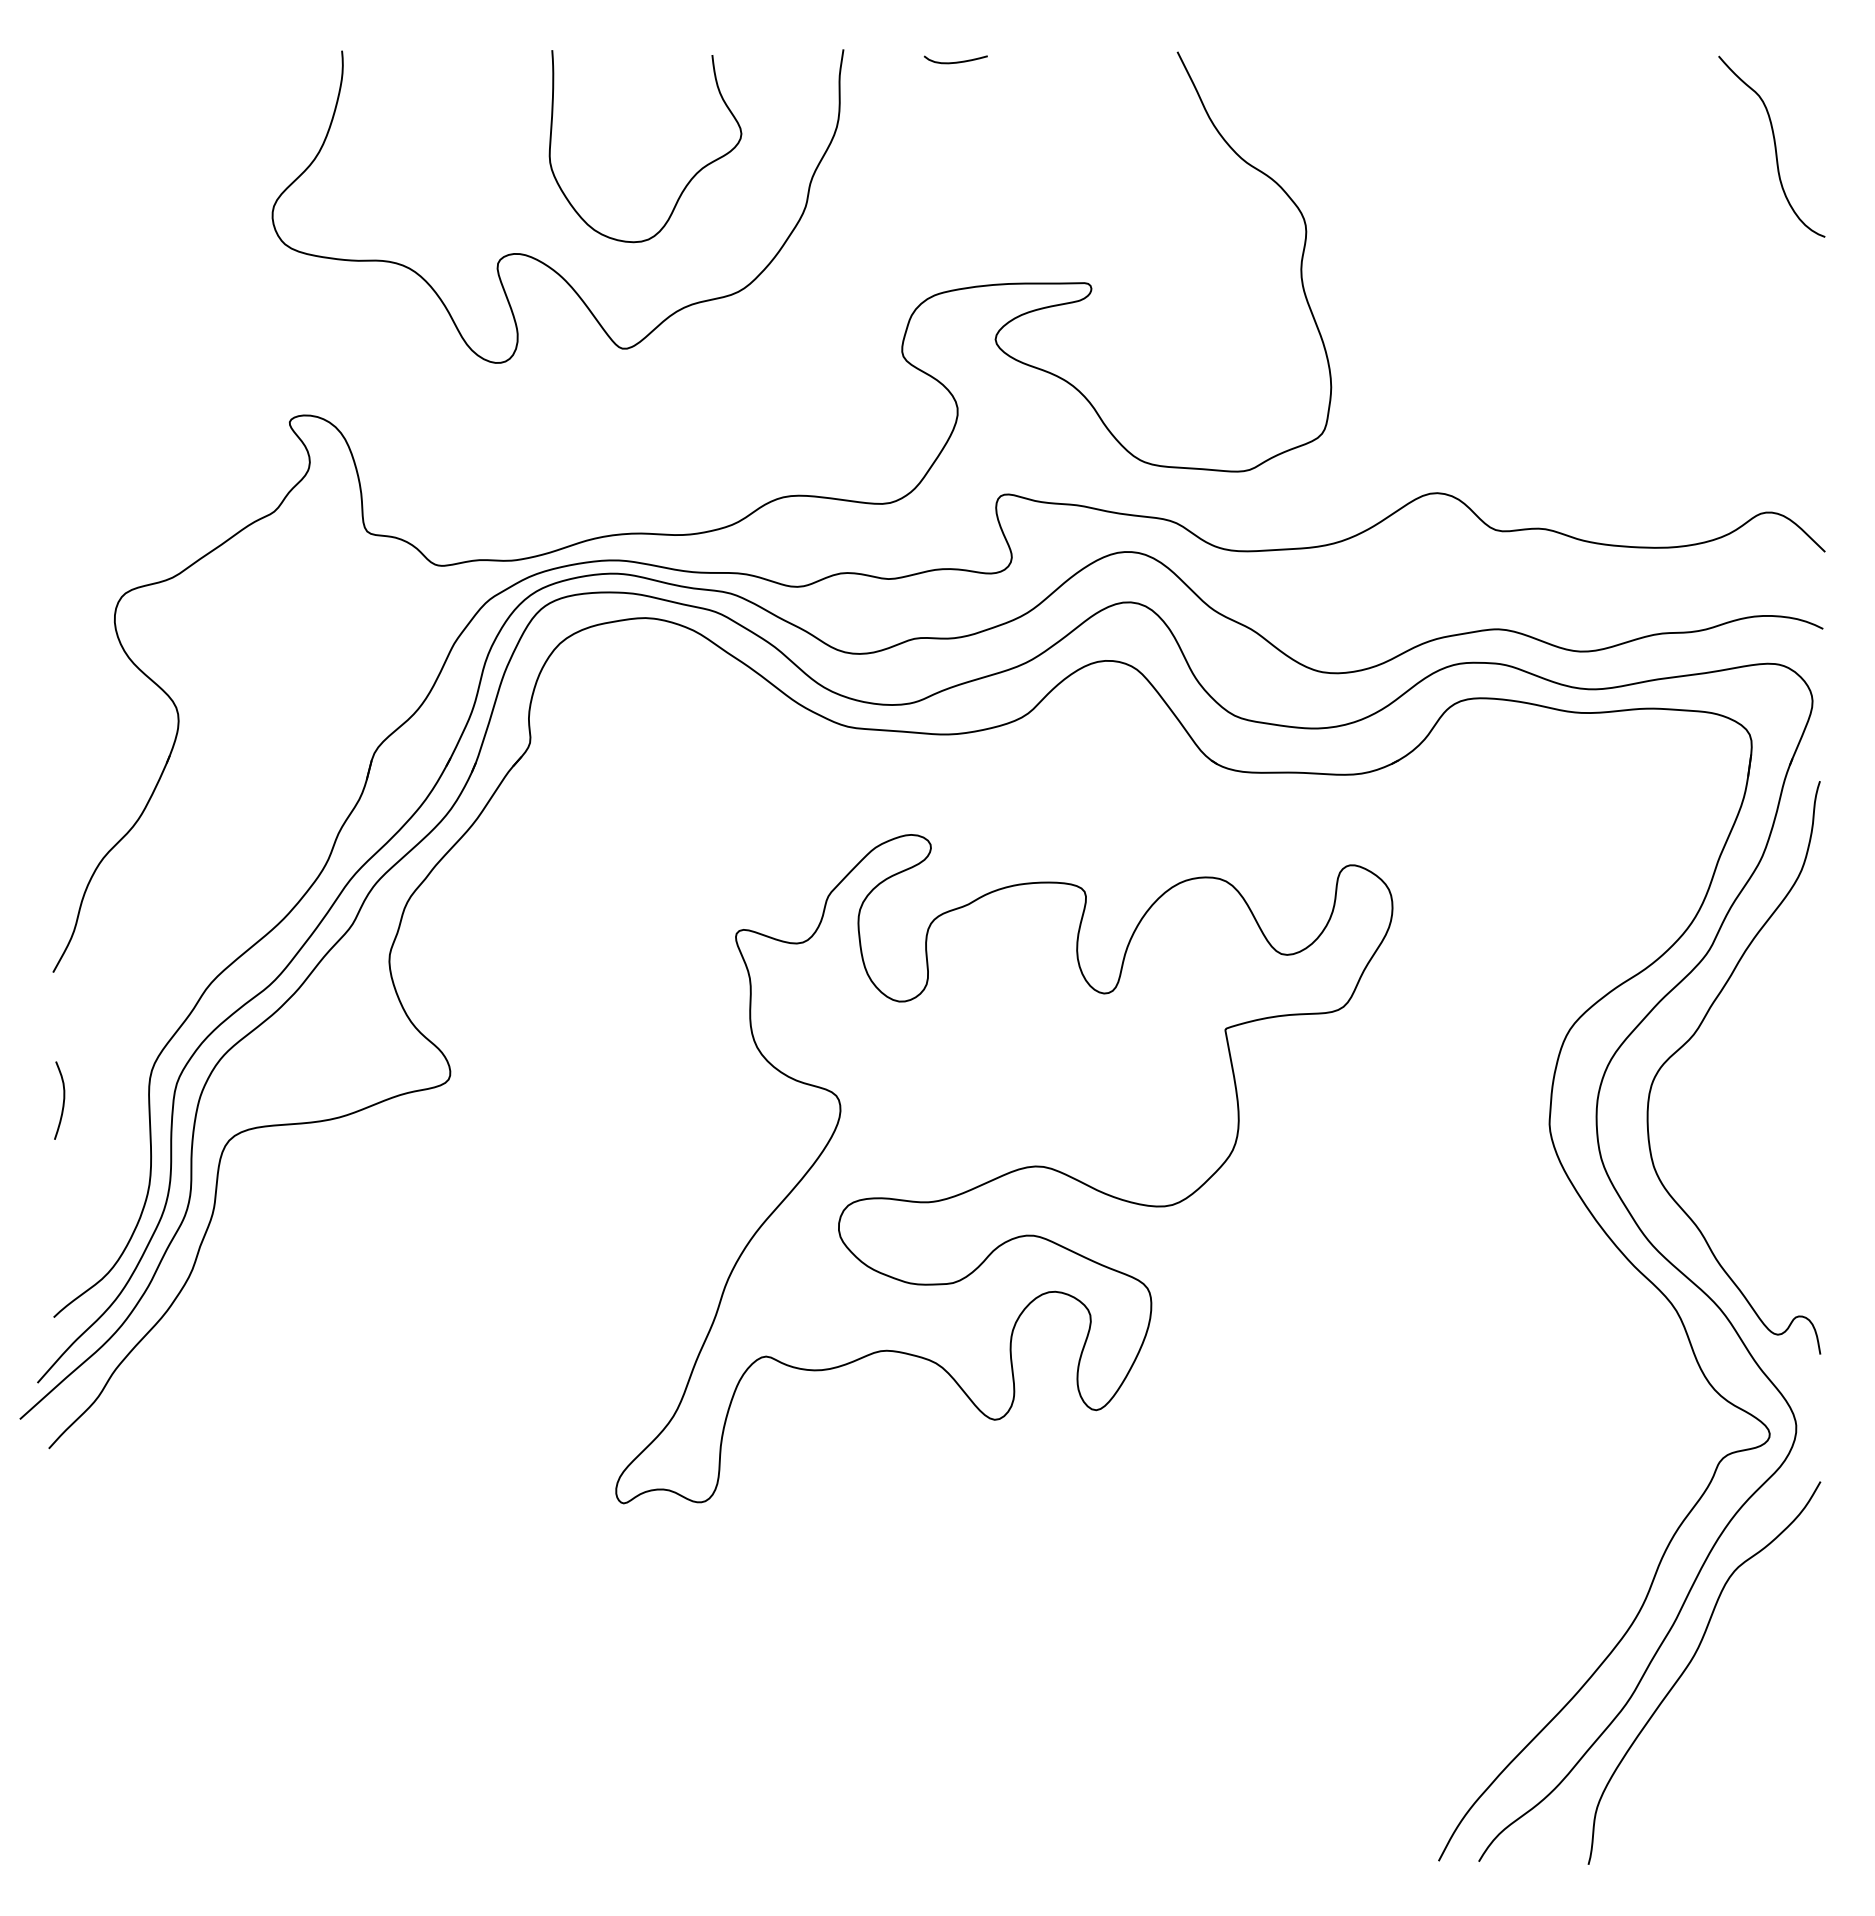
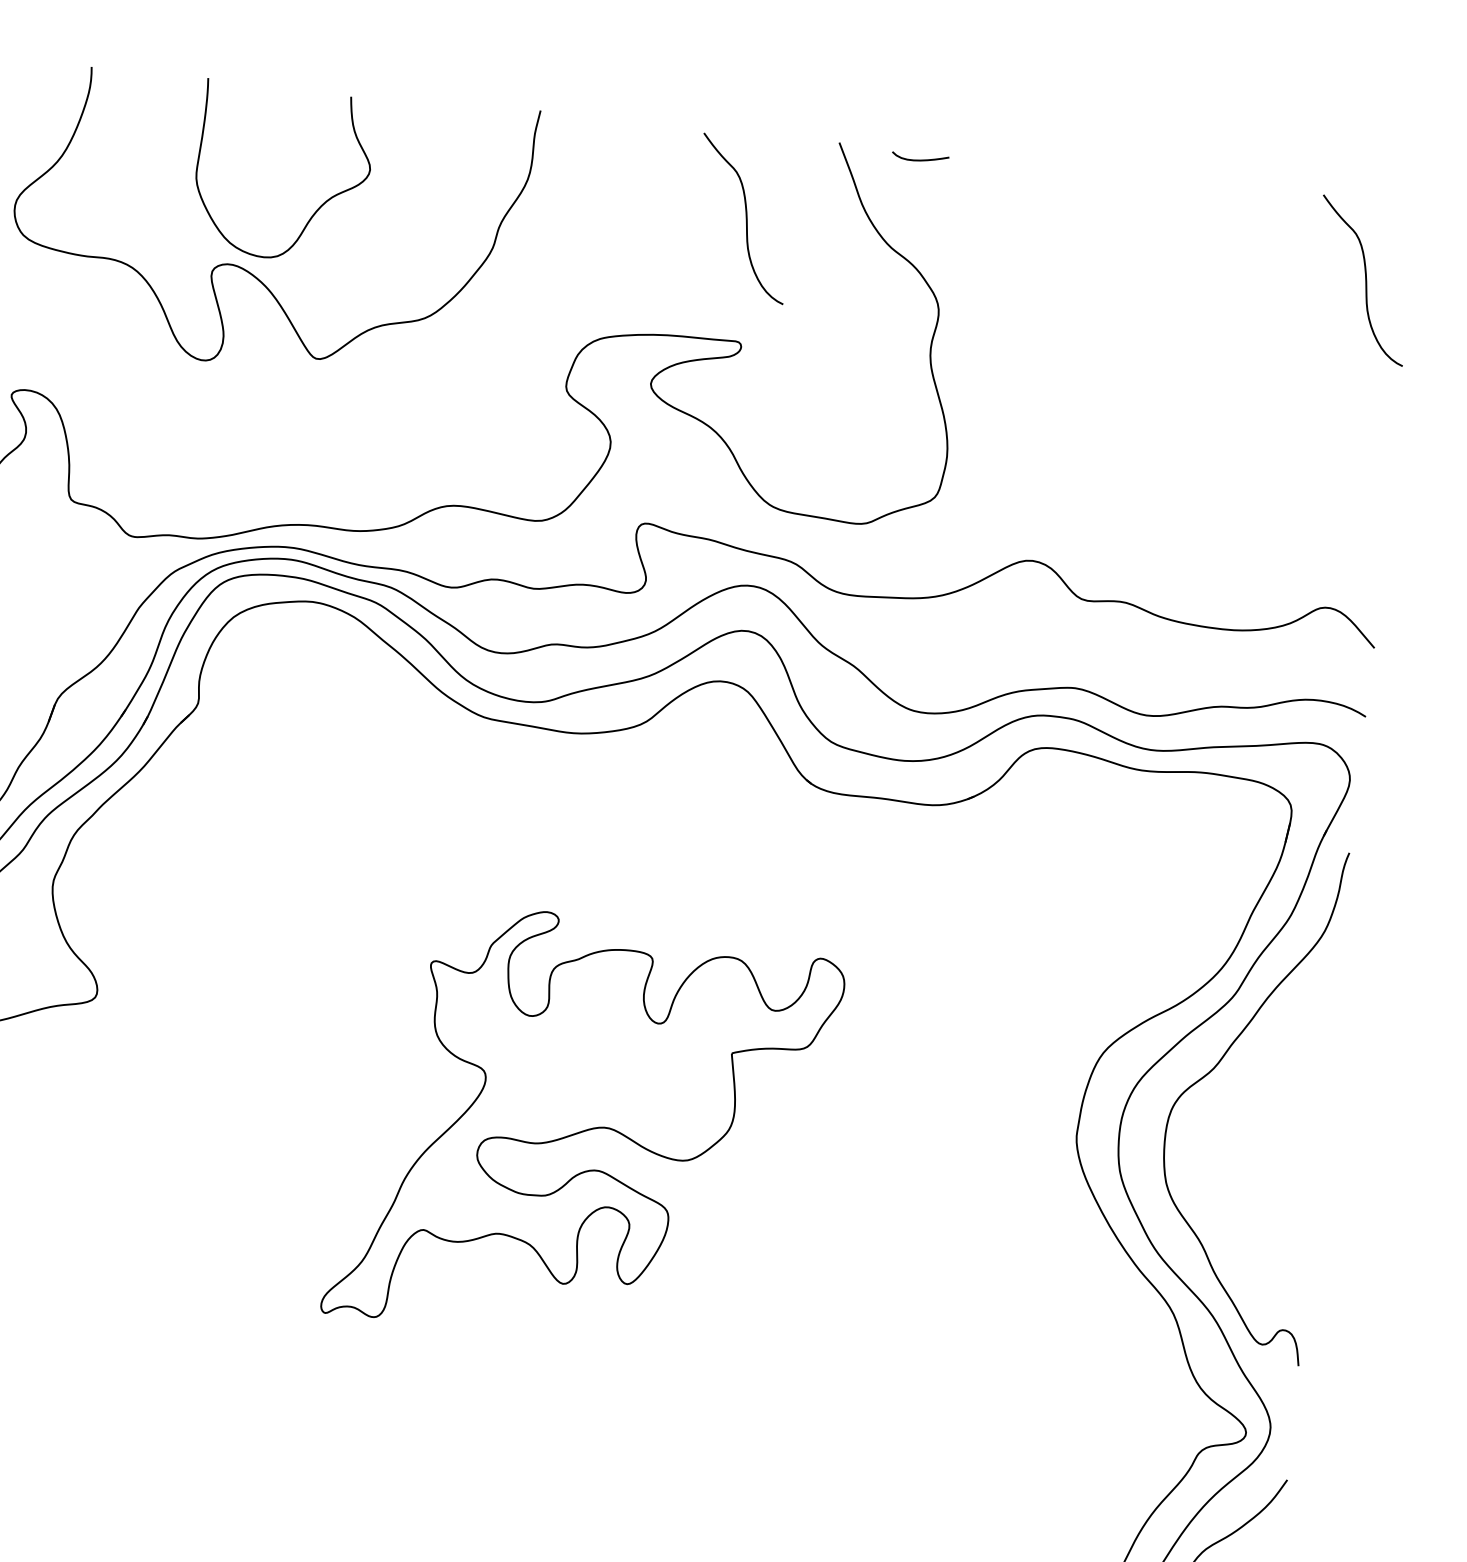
curve: (955, 61) -> (920, 159), moved
curve: (1082, 146) -> (745, 218), added
curve: (688, 181) -> (318, 207), moved
part: (1004, 1169) -> (584, 1127), size x0.7

